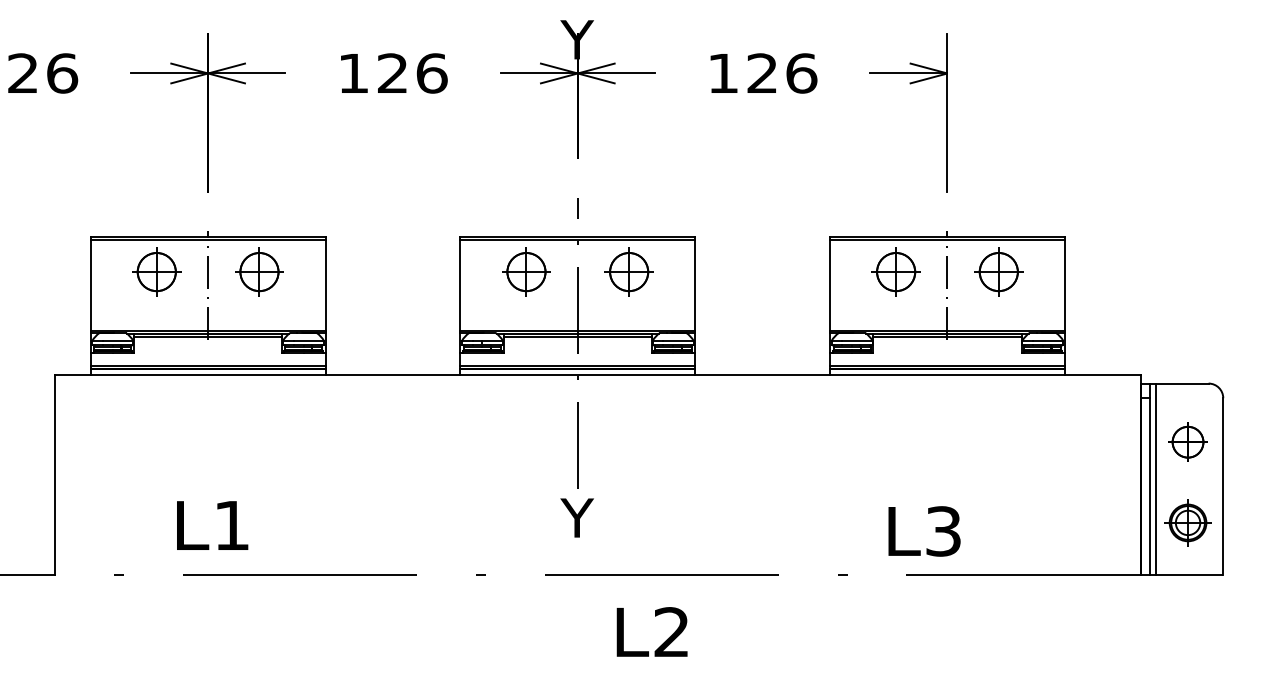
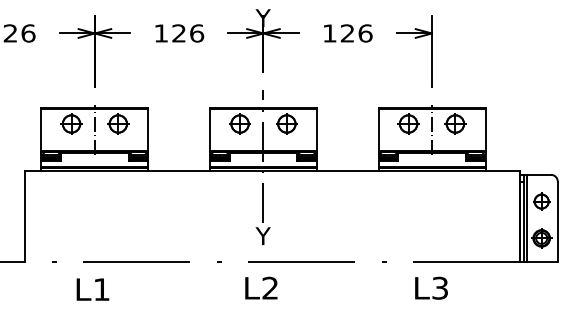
text: (211, 525) -> (92, 289), moved
text: (924, 529) -> (431, 287), moved
text: (652, 630) -> (261, 287), moved

